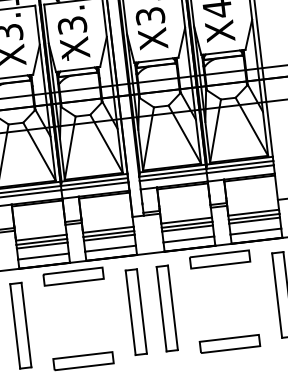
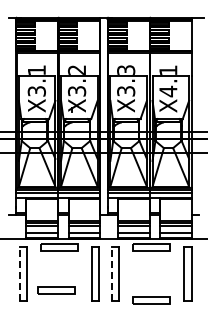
line: (161, 310) -> (111, 274), solid -> dashed
line: (15, 327) -> (19, 274), solid -> dashed
part: (83, 361) -> (56, 290), moved

